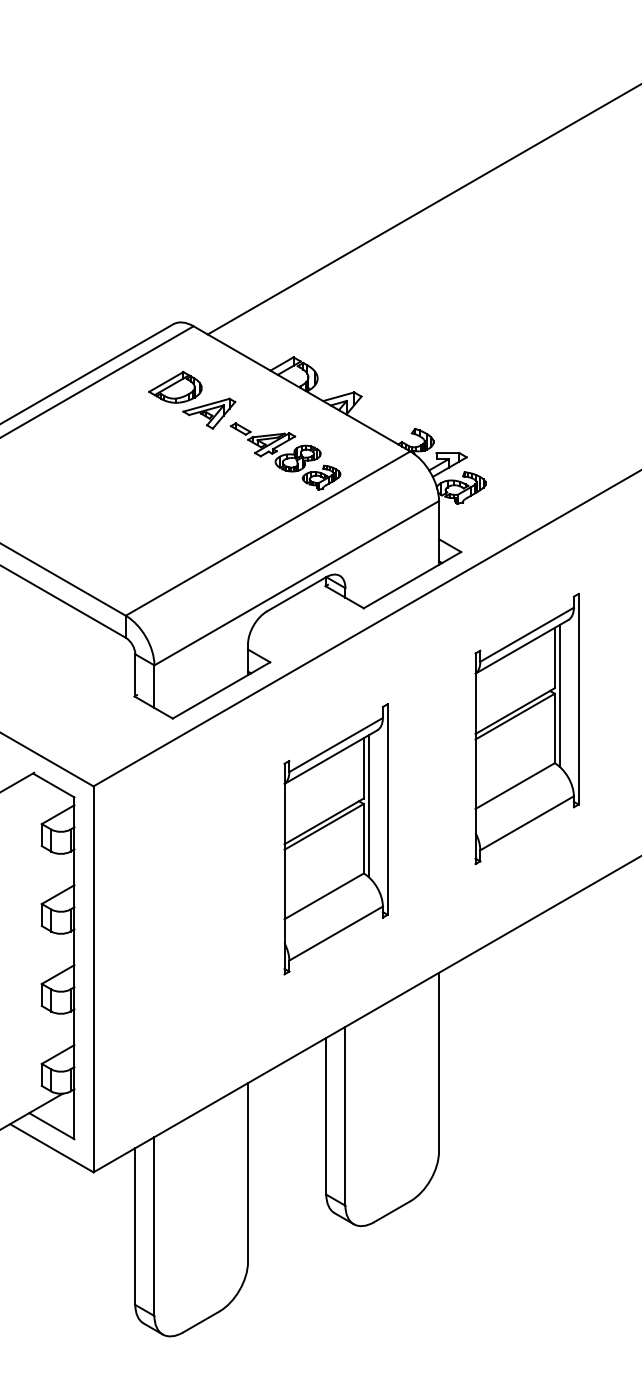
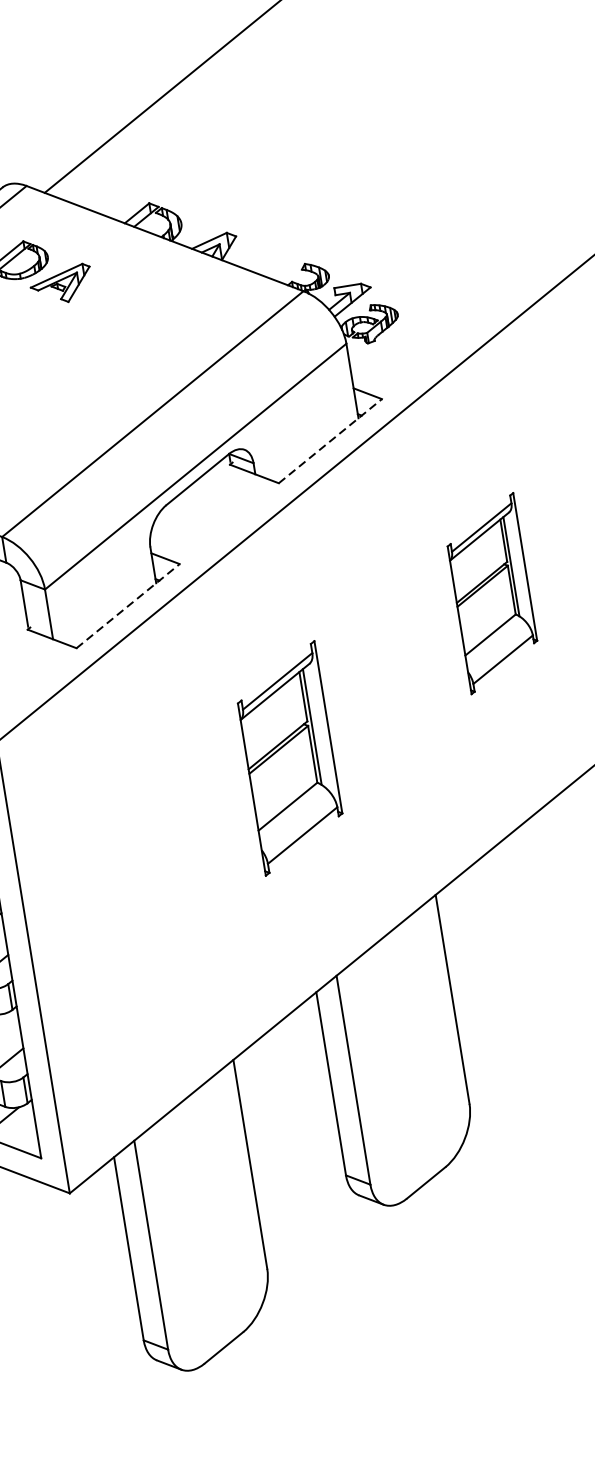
part: (285, 456) -> (158, 320), removed
line: (412, 579) -> (330, 440), solid -> dashed
line: (221, 690) -> (128, 606), solid -> dashed
part: (526, 729) -> (491, 594), size x0.6
part: (335, 839) -> (289, 758), size x0.7

